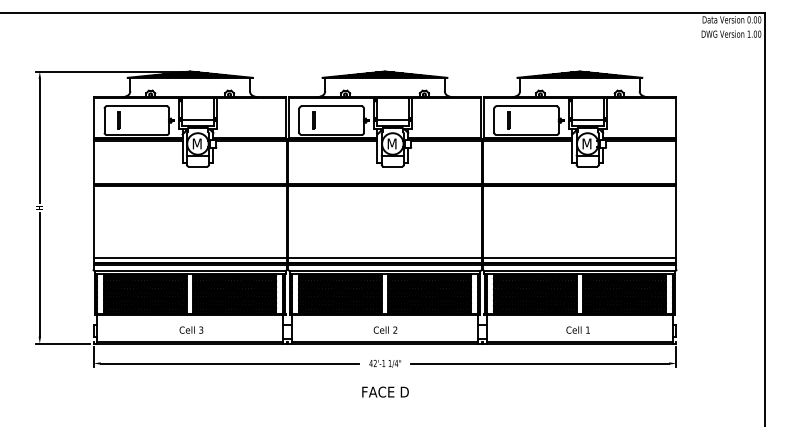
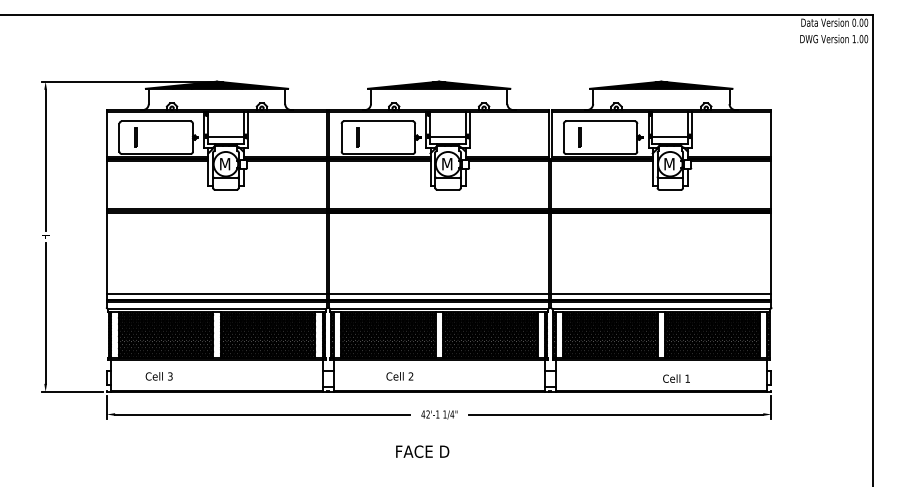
text: (191, 329) -> (159, 375), moved
text: (385, 329) -> (399, 375), moved
text: (577, 329) -> (675, 378), moved
text: (385, 391) -> (422, 450), moved

